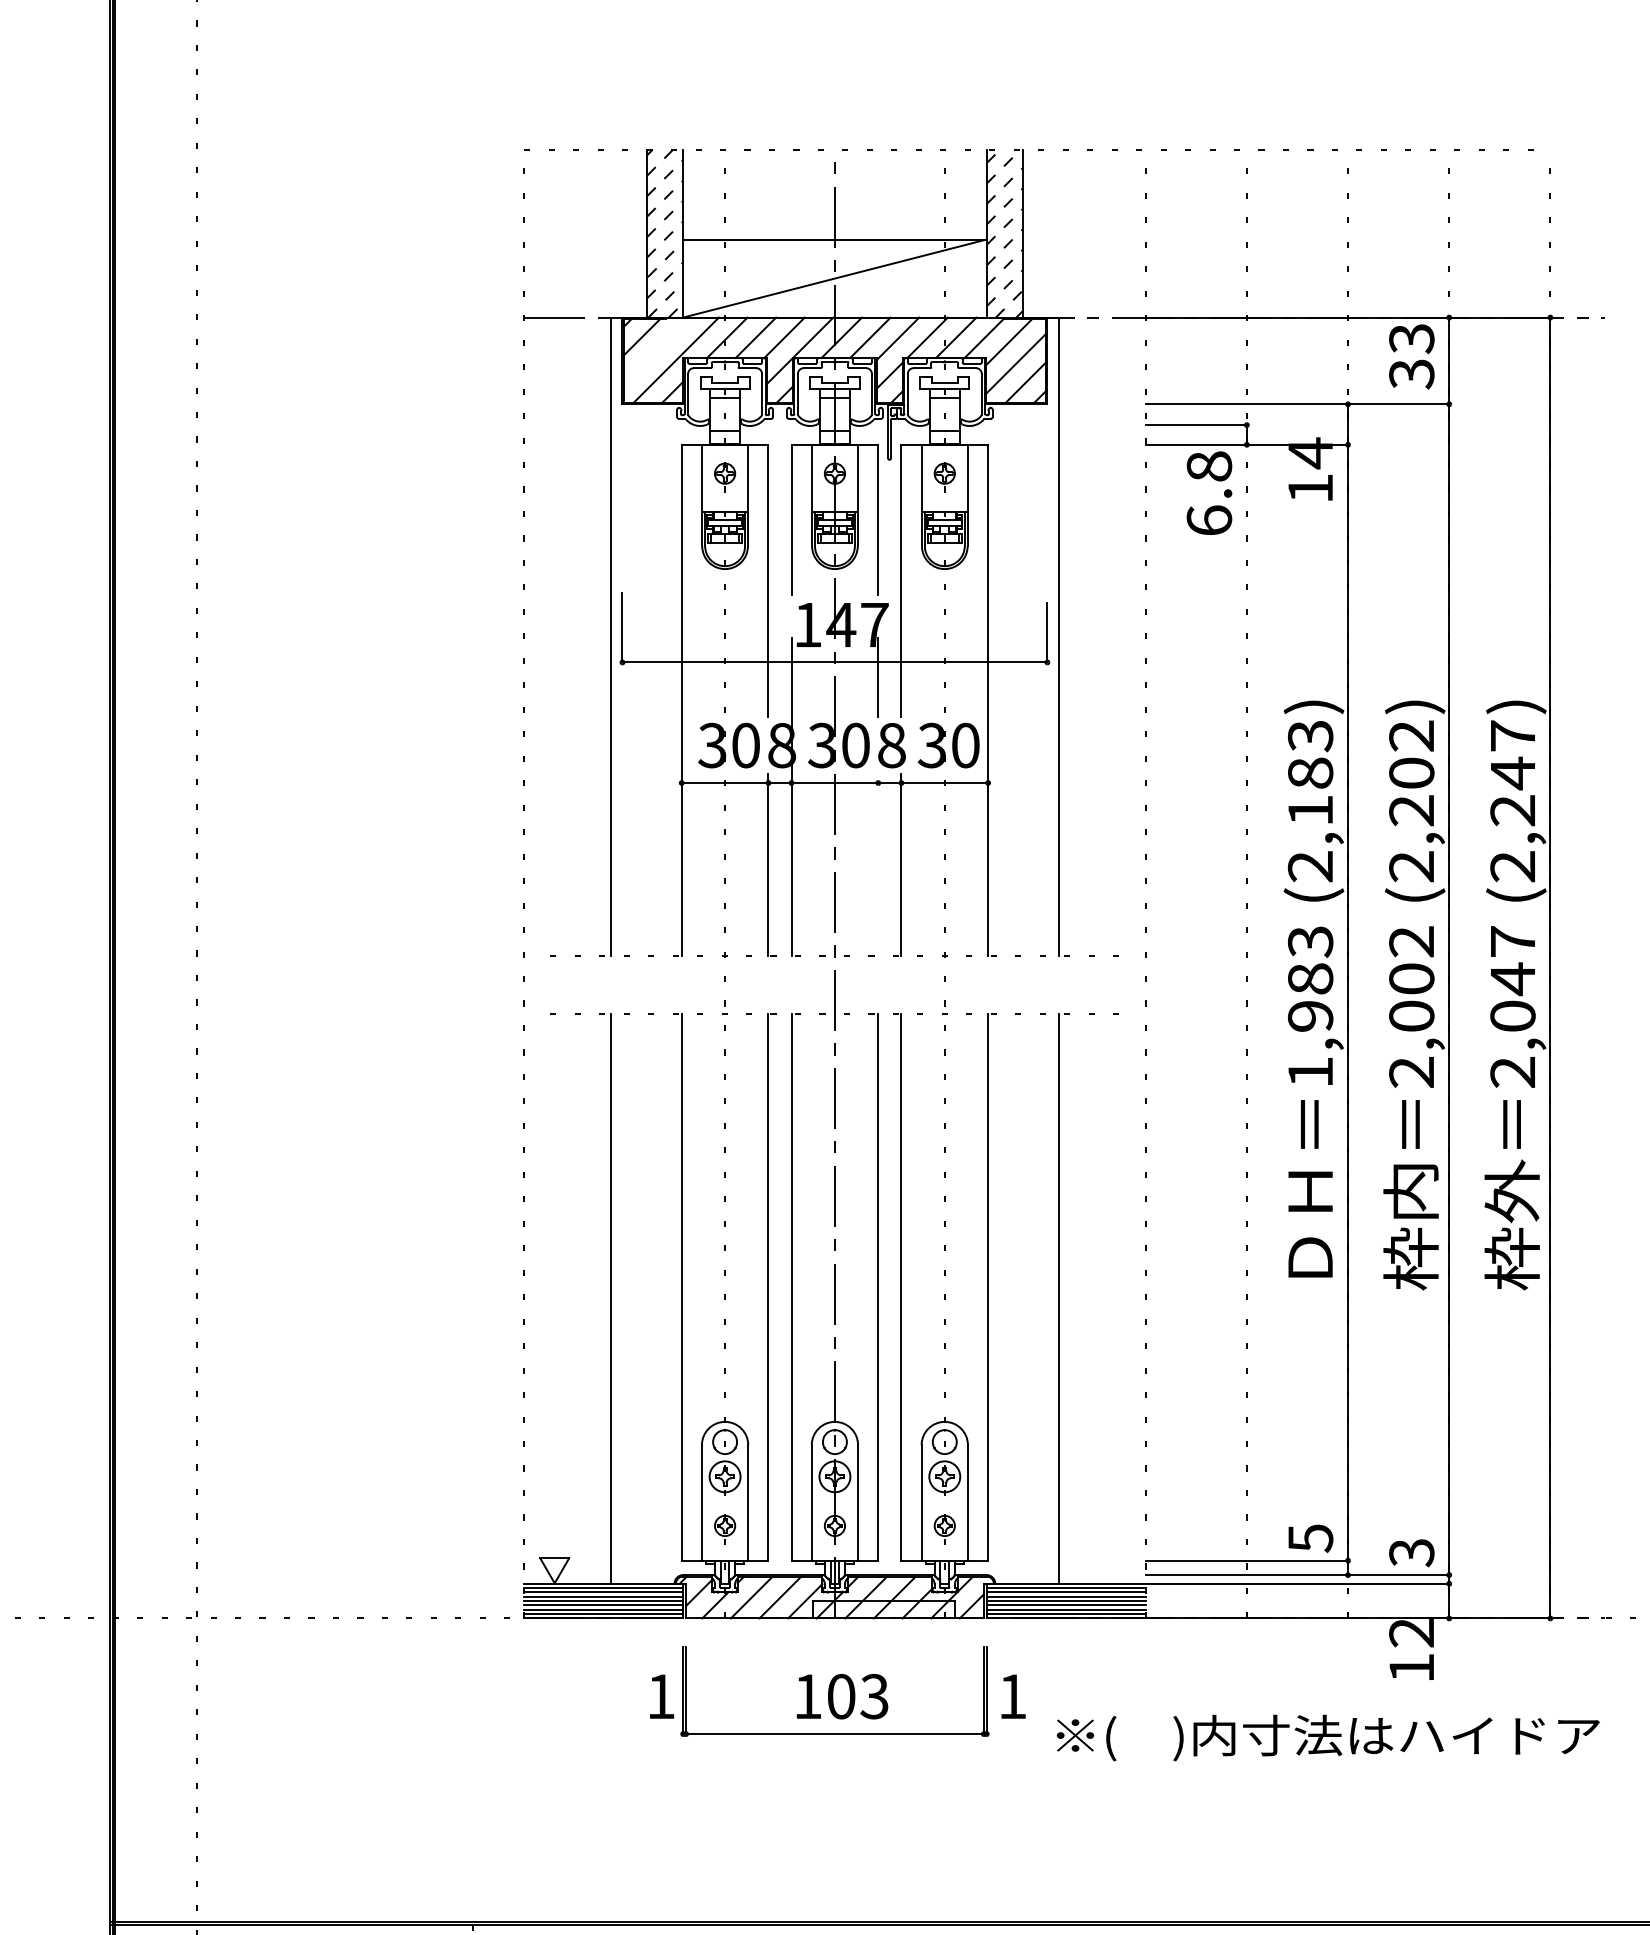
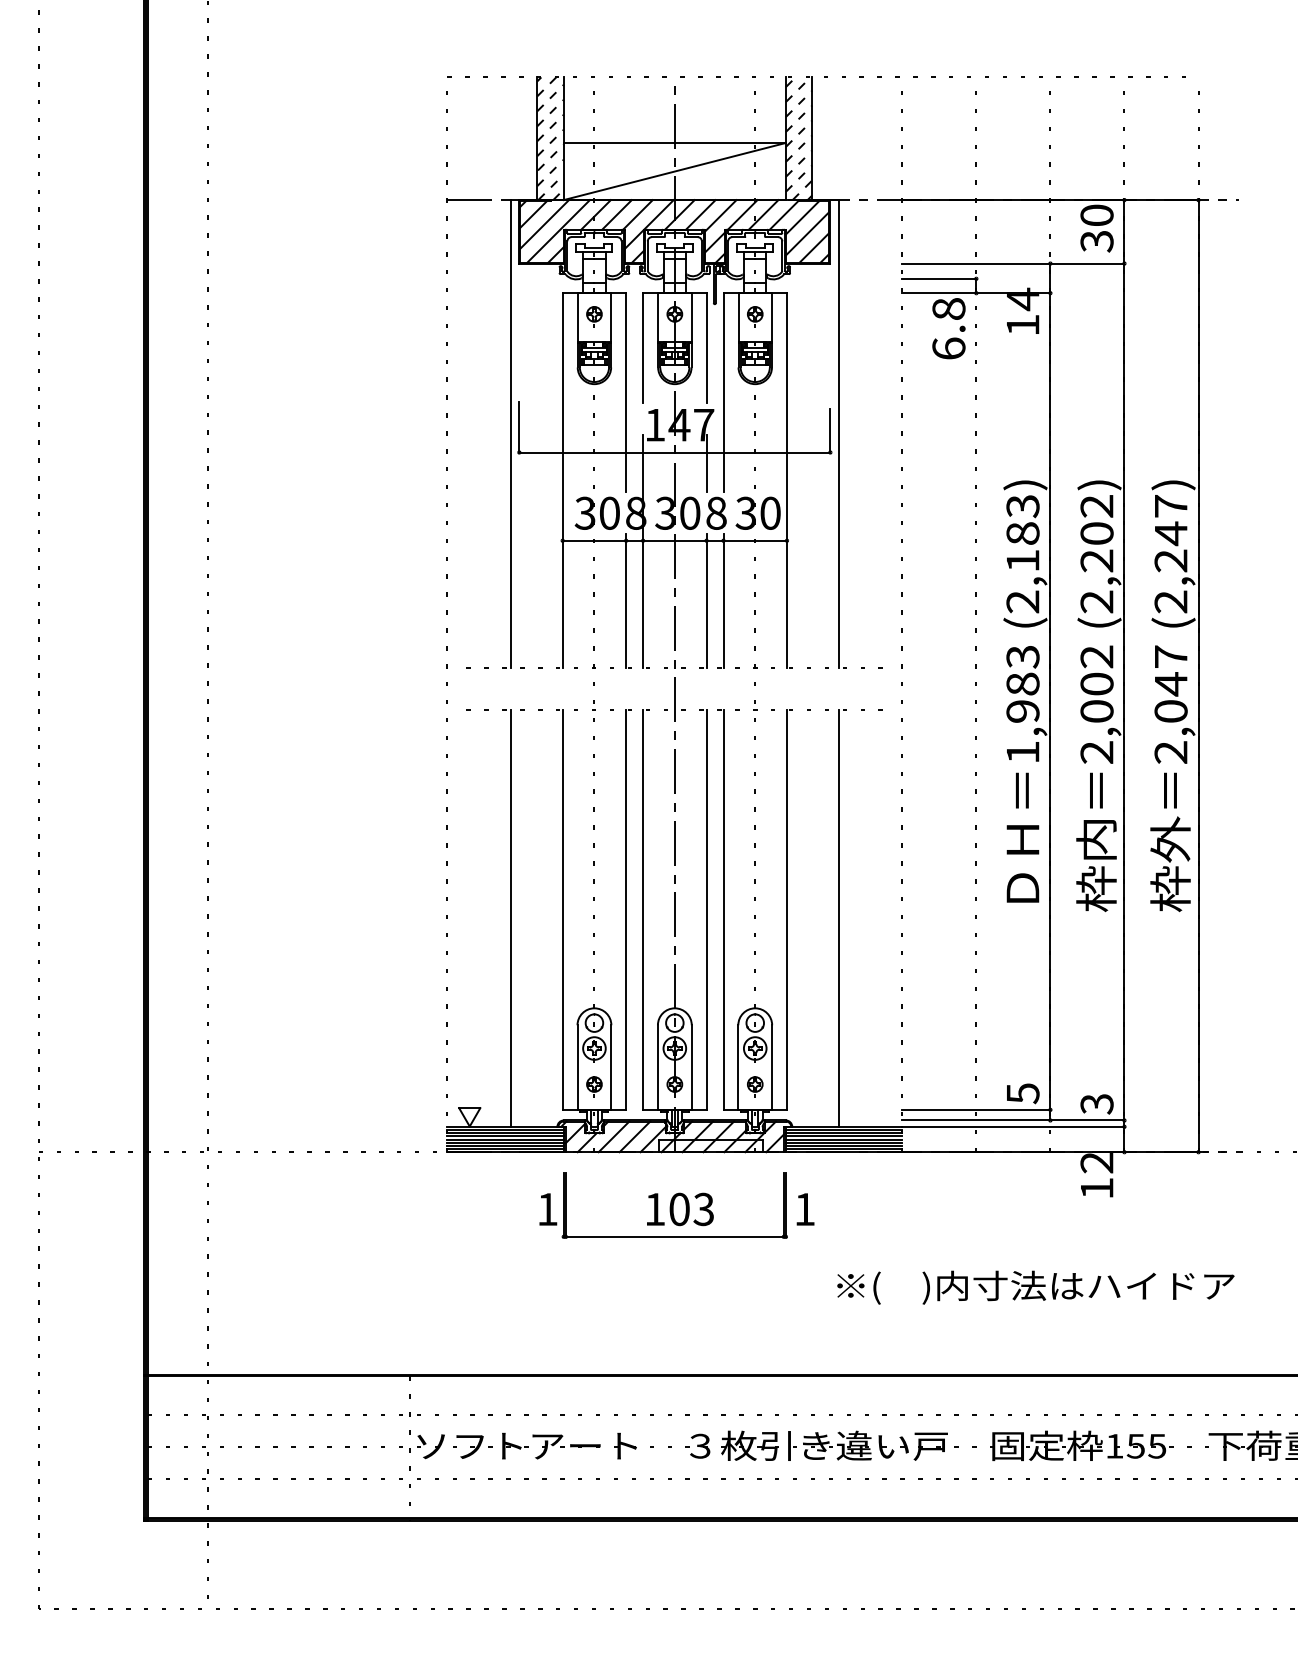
text: (1411, 338) -> (1096, 215), 33 -> 30
line: (656, 350) -> (544, 224), added
line: (878, 864) -> (706, 600), added
text: (1327, 1737) -> (1035, 1287), moved

